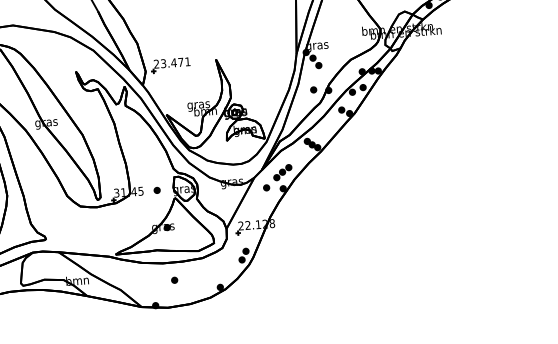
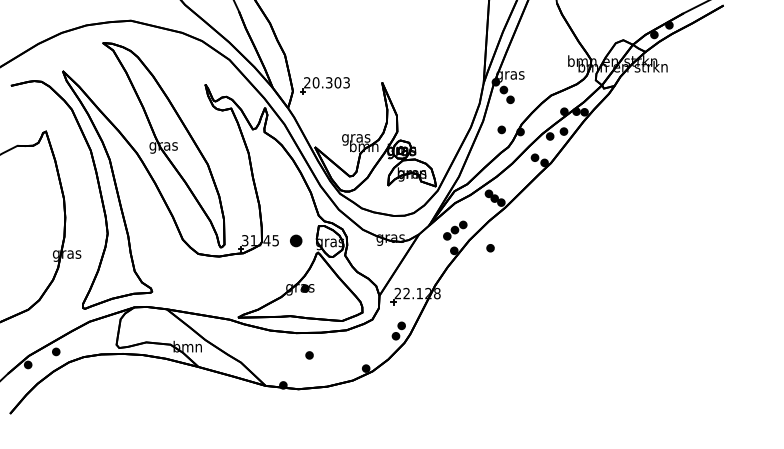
text: (175, 62) -> (330, 82), 23.471 -> 20.303
part: (266, 188) -> (490, 248), moved
part: (156, 190) -> (295, 241), size x1.6

